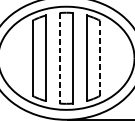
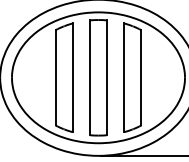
line: (59, 58) -> (89, 78), dashed -> solid
line: (100, 58) -> (141, 77), dashed -> solid

